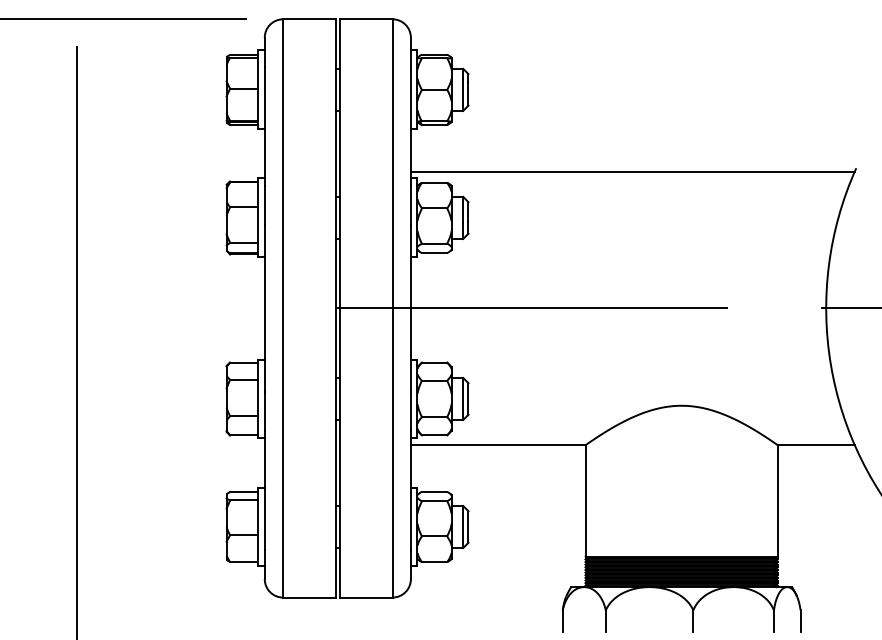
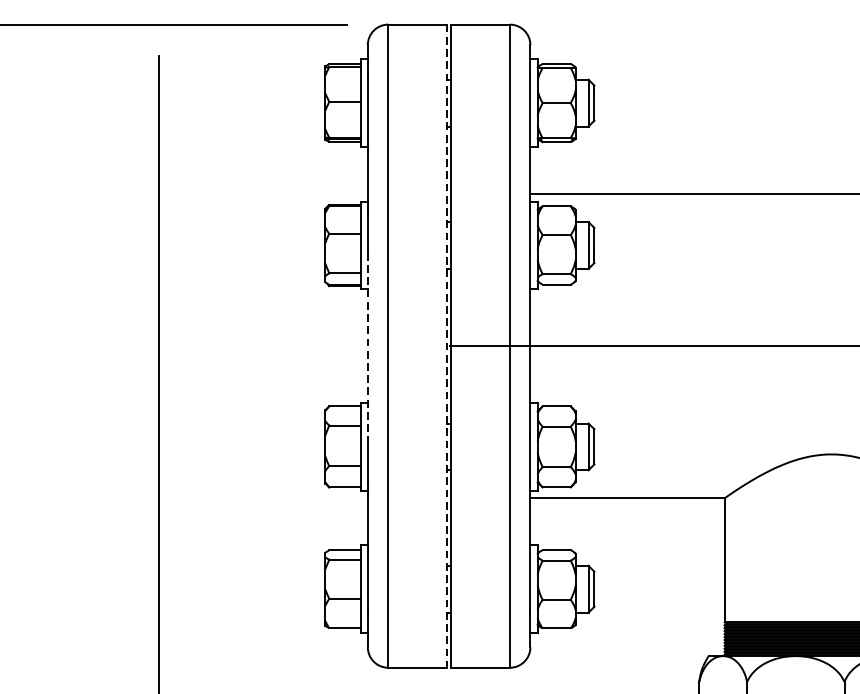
line: (264, 308) -> (367, 346), solid -> dashed
line: (335, 308) -> (446, 346), solid -> dashed

